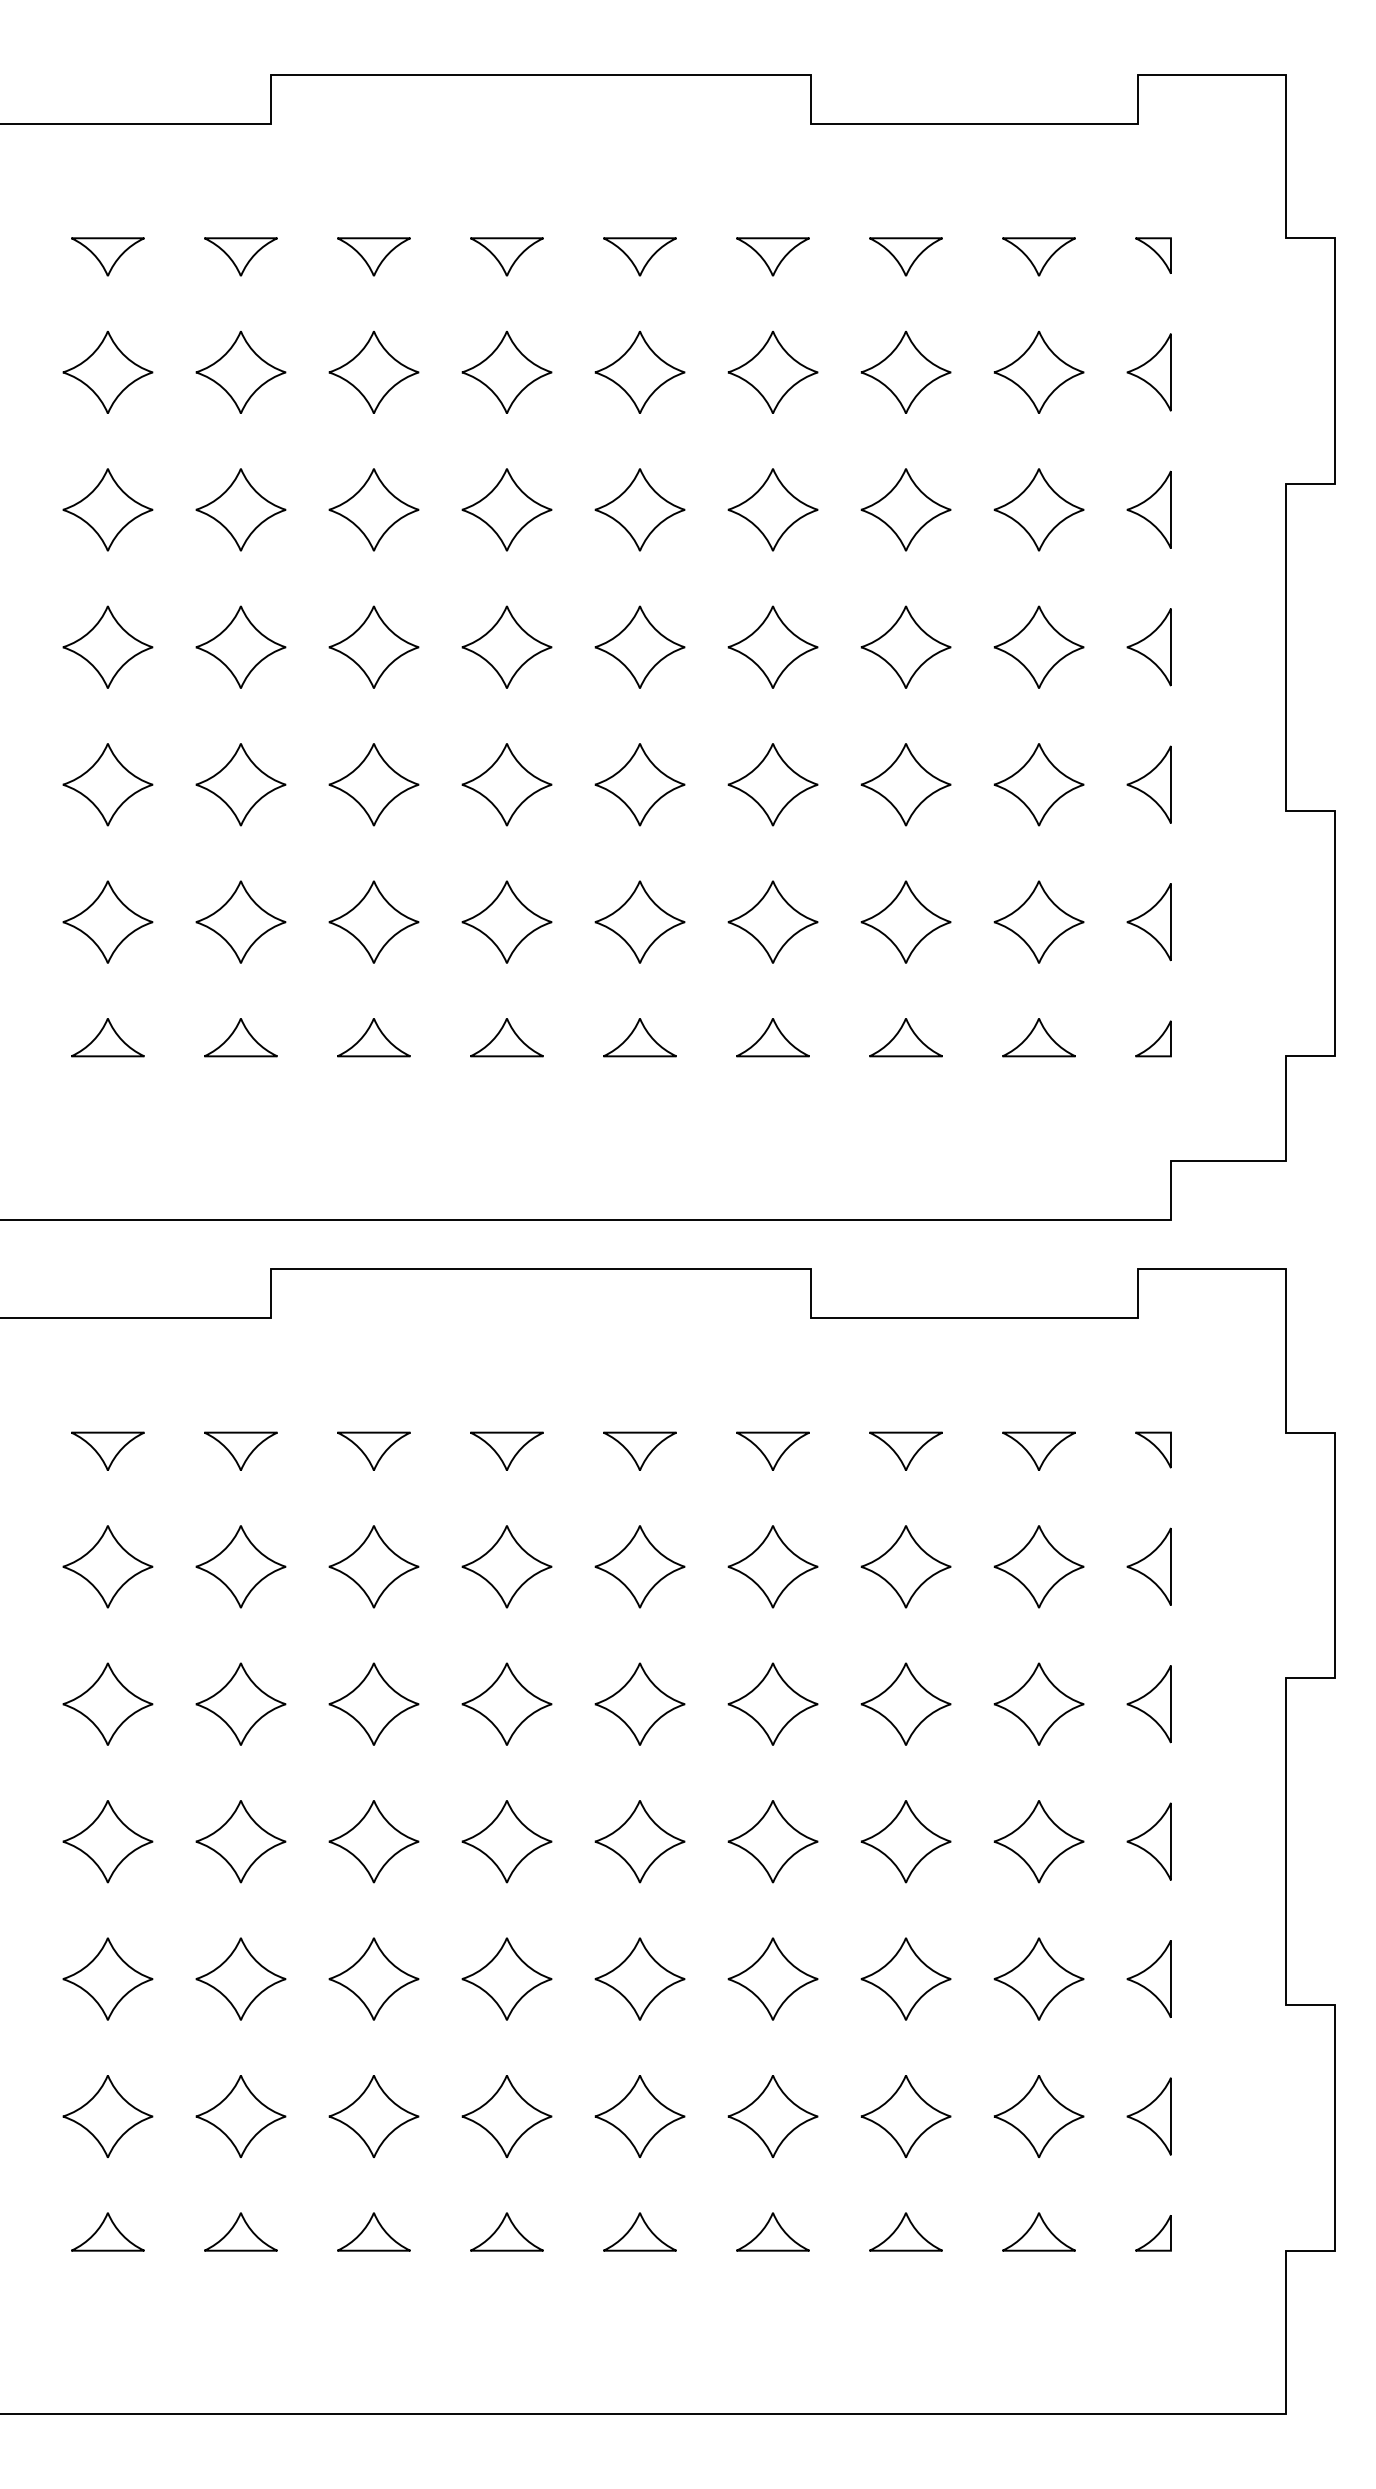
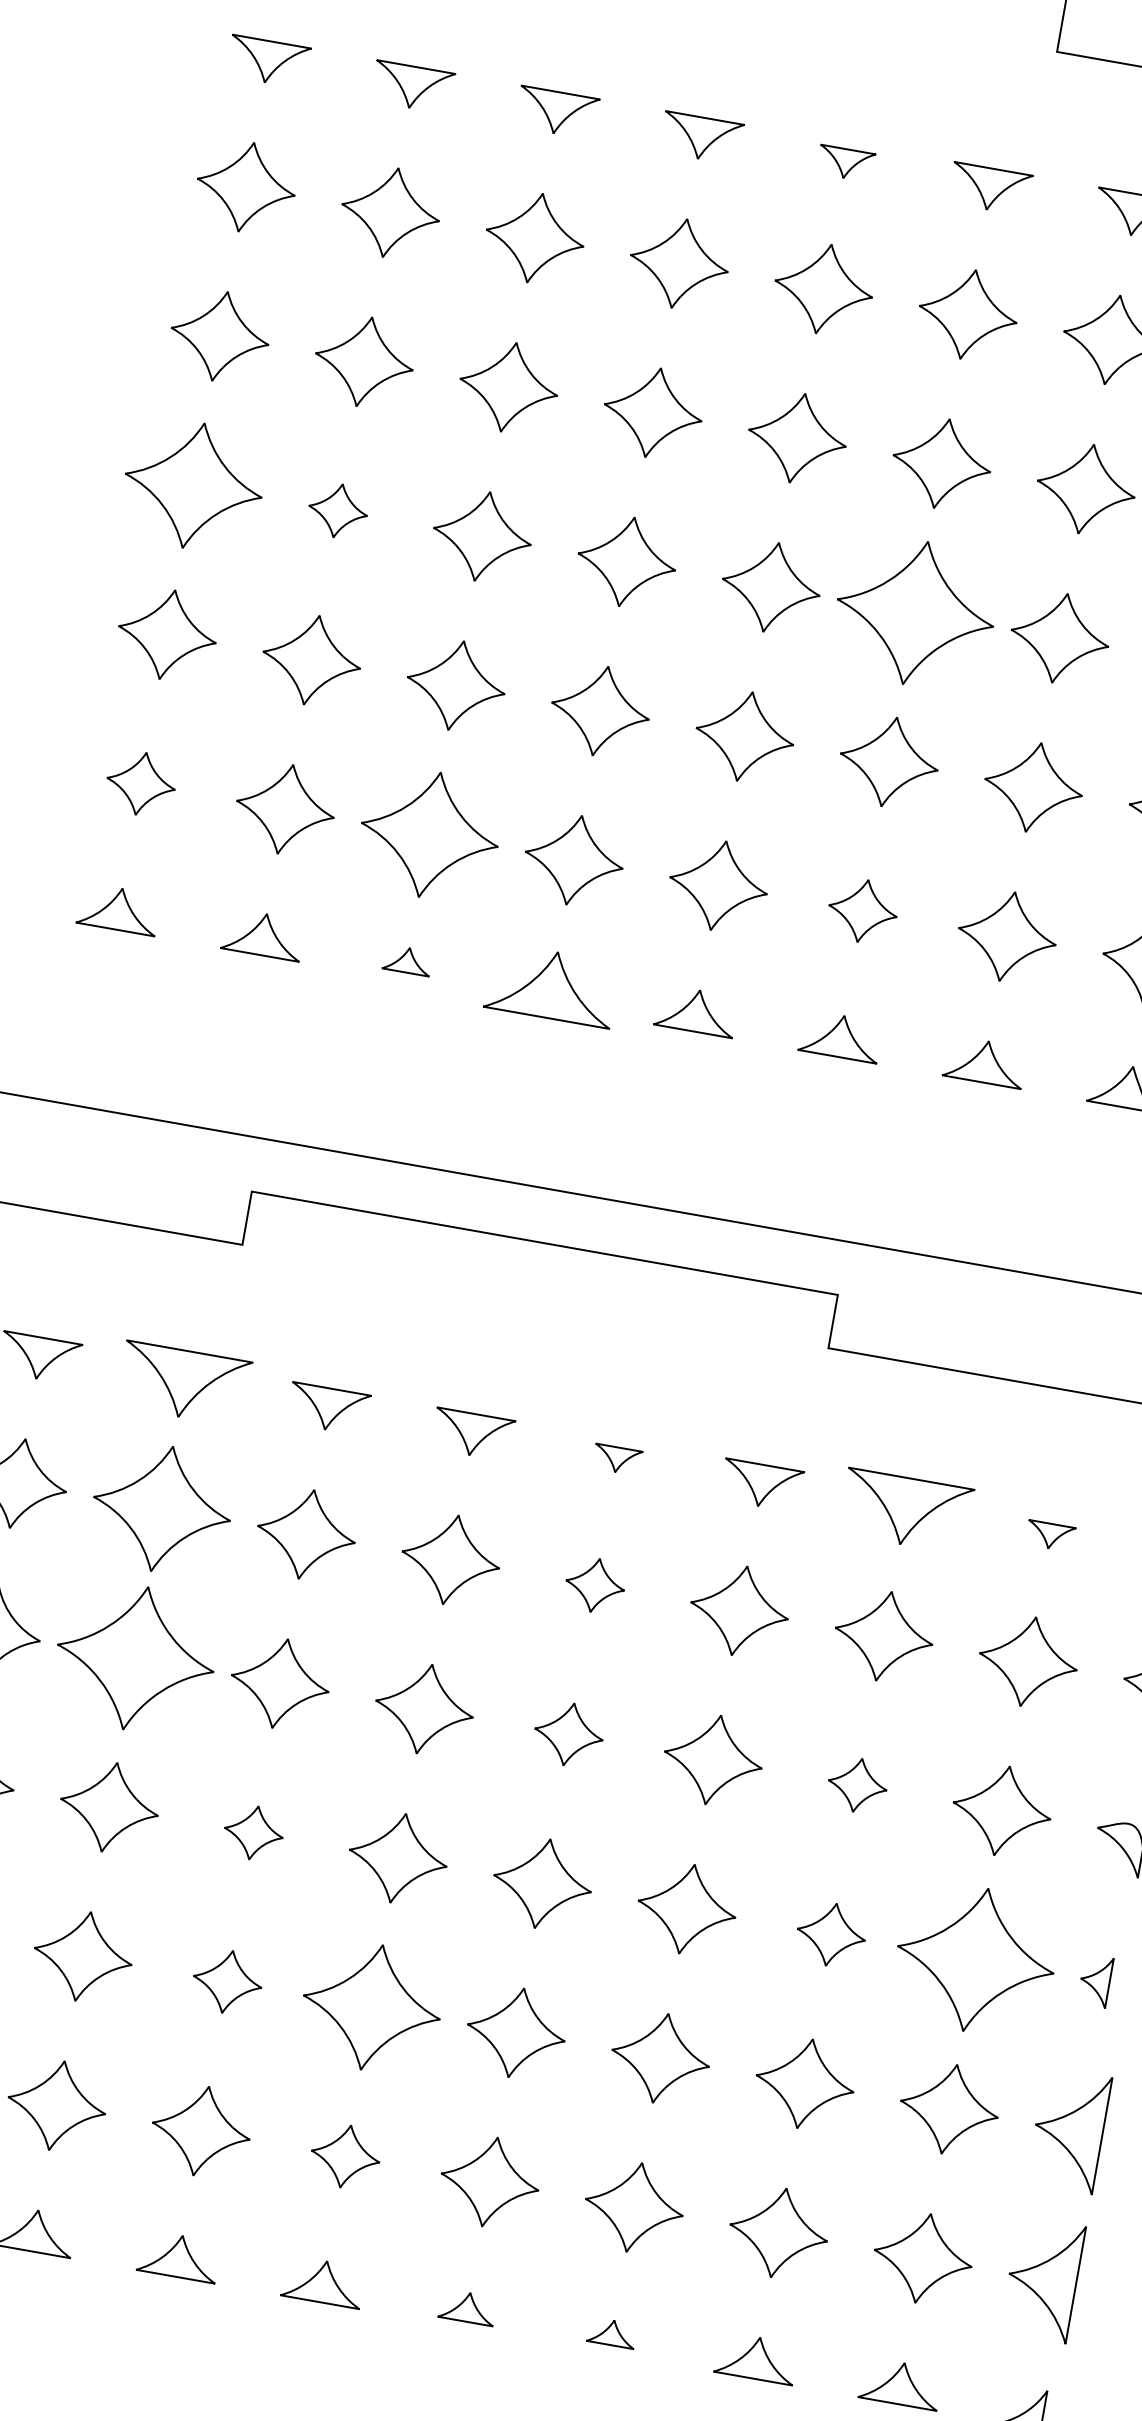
part: (639, 256) -> (845, 163), size x0.7
part: (107, 646) -> (193, 484), size x1.4
part: (240, 646) -> (337, 510), size x0.6
part: (772, 646) -> (915, 611), size x1.6
part: (107, 921) -> (140, 783), size x0.7
part: (373, 921) -> (429, 834), size x1.4
part: (772, 921) -> (862, 910), size x0.7
part: (373, 1037) -> (407, 959), size x0.6
part: (506, 1037) -> (551, 985), size x1.6
part: (240, 1450) -> (183, 1382), size x1.6
part: (639, 1450) -> (616, 1459), size x0.6
part: (905, 1450) -> (905, 1509), size x1.6
part: (1038, 1450) -> (1050, 1535), size x0.6
part: (240, 1566) -> (161, 1508), size x1.4
part: (639, 1566) -> (594, 1584), size x0.6
part: (240, 1703) -> (135, 1657), size x1.6
part: (639, 1703) -> (568, 1733), size x0.7
part: (905, 1703) -> (857, 1784), size x0.6
part: (373, 1841) -> (253, 1832), size x0.6
part: (905, 1841) -> (830, 1934), size x0.7
part: (1038, 1841) -> (975, 1959), size x1.6
part: (1148, 1841) -> (1094, 1980), size x0.6
part: (373, 1978) -> (227, 1981), size x0.7
part: (506, 1978) -> (371, 2006), size x1.4
part: (1148, 1978) -> (1068, 2129), size x1.4
part: (506, 2116) -> (345, 2156), size x0.7
part: (1148, 2116) -> (1041, 2279), size x1.4
part: (639, 2231) -> (467, 2306), size x0.7
part: (772, 2231) -> (611, 2332), size x0.6

